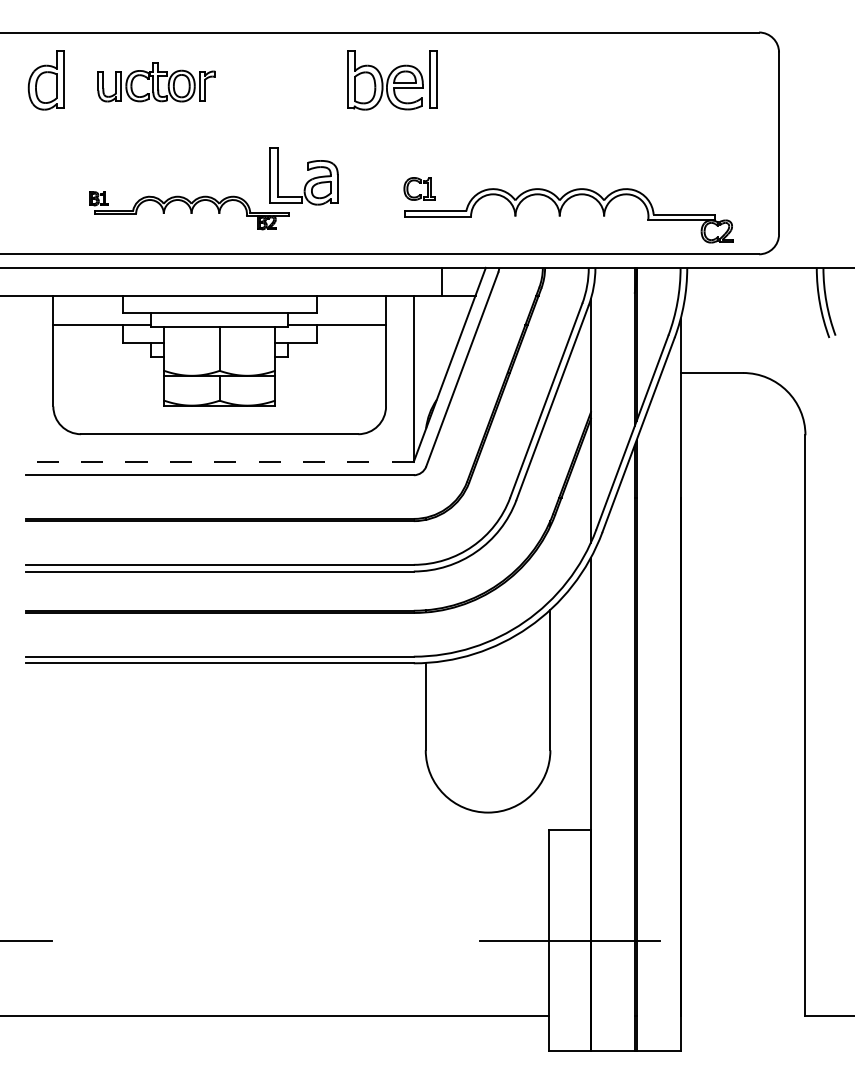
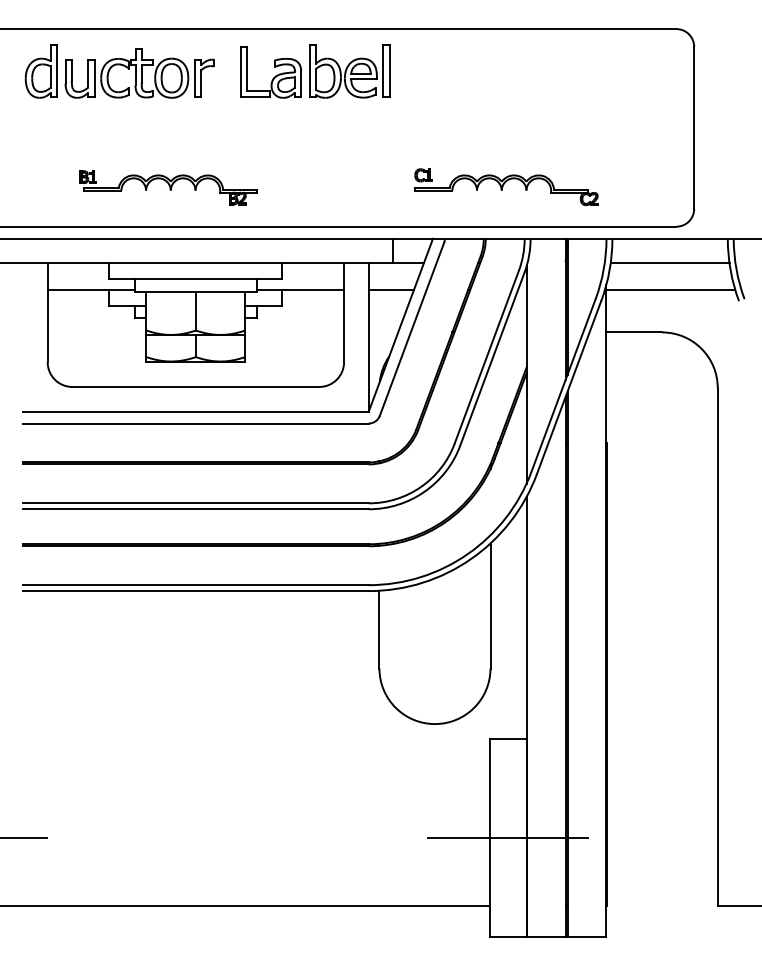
part: (156, 82) -> (139, 73), size x1.43
part: (308, 180) -> (274, 76), moved
part: (568, 209) -> (506, 186), size x0.62
line: (751, 295) -> (669, 263), added
line: (438, 325) -> (390, 290), added
line: (752, 325) -> (670, 290), added
line: (219, 461) -> (195, 411), dashed -> solid

